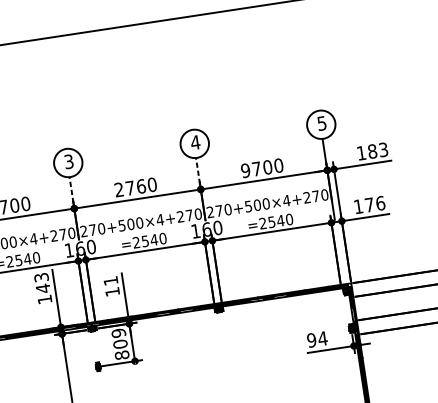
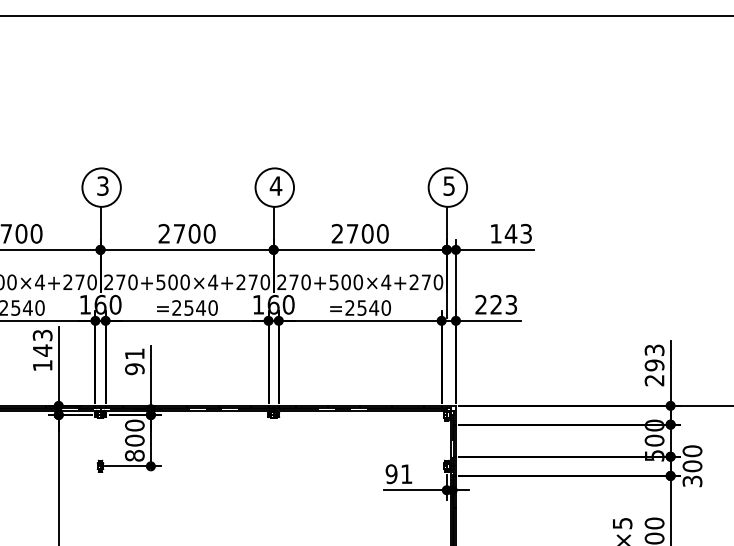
text: (372, 151) -> (510, 233), 183 -> 143
line: (197, 170) -> (273, 224), dashed -> solid
text: (245, 170) -> (337, 233), 9700 -> 2700
text: (141, 186) -> (194, 233), 2760 -> 2700
line: (71, 190) -> (100, 224), dashed -> solid
text: (369, 204) -> (496, 304), 176 -> 223
text: (112, 292) -> (134, 369), 11 -> 91
text: (118, 333) -> (134, 425), 809 -> 800
text: (322, 338) -> (406, 473), 94 -> 91

